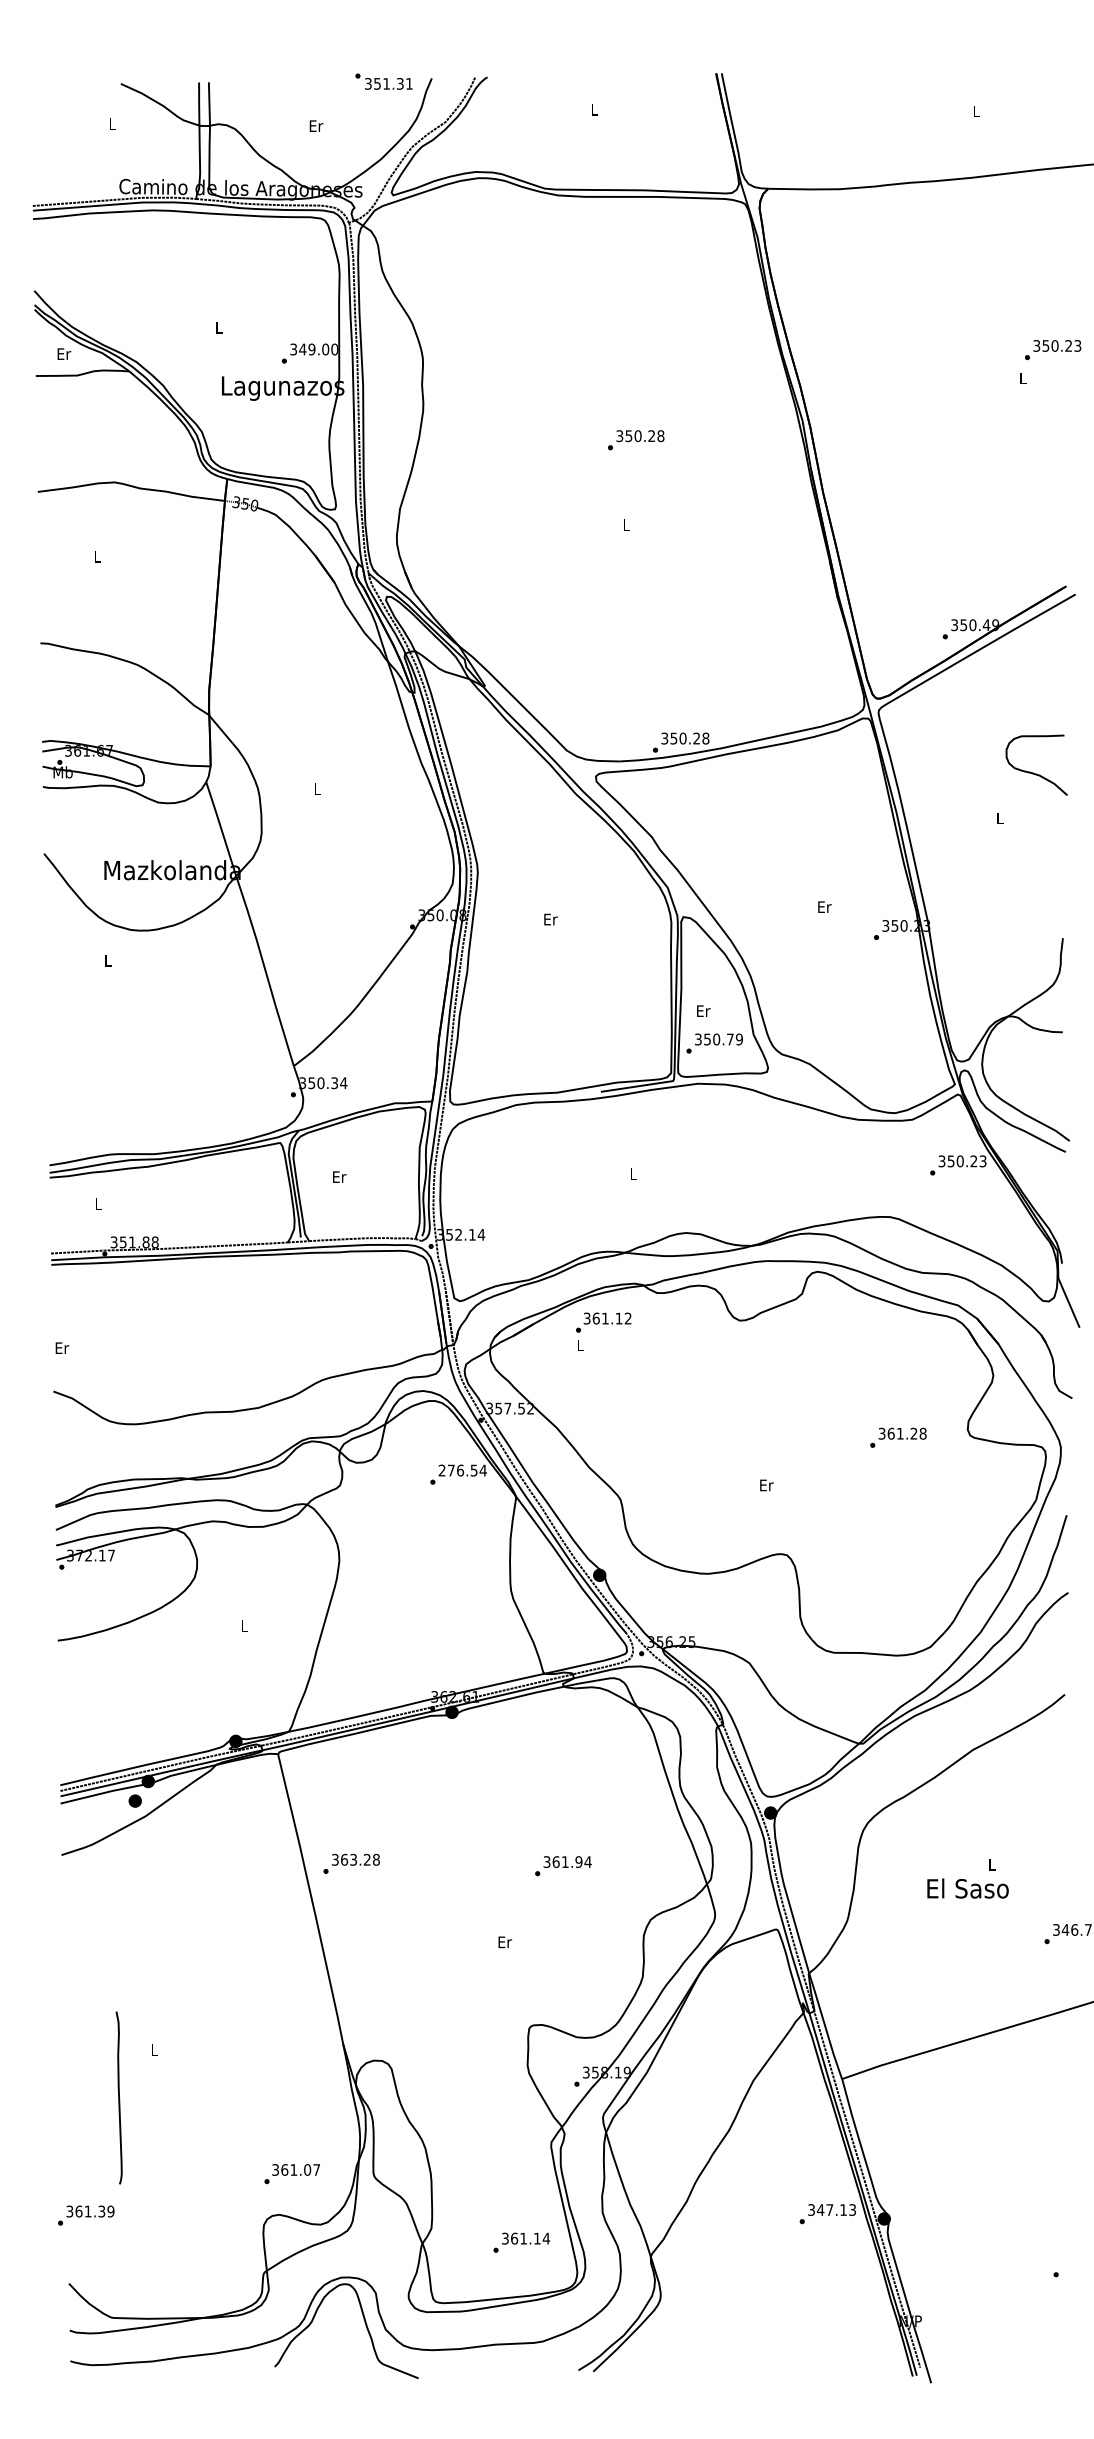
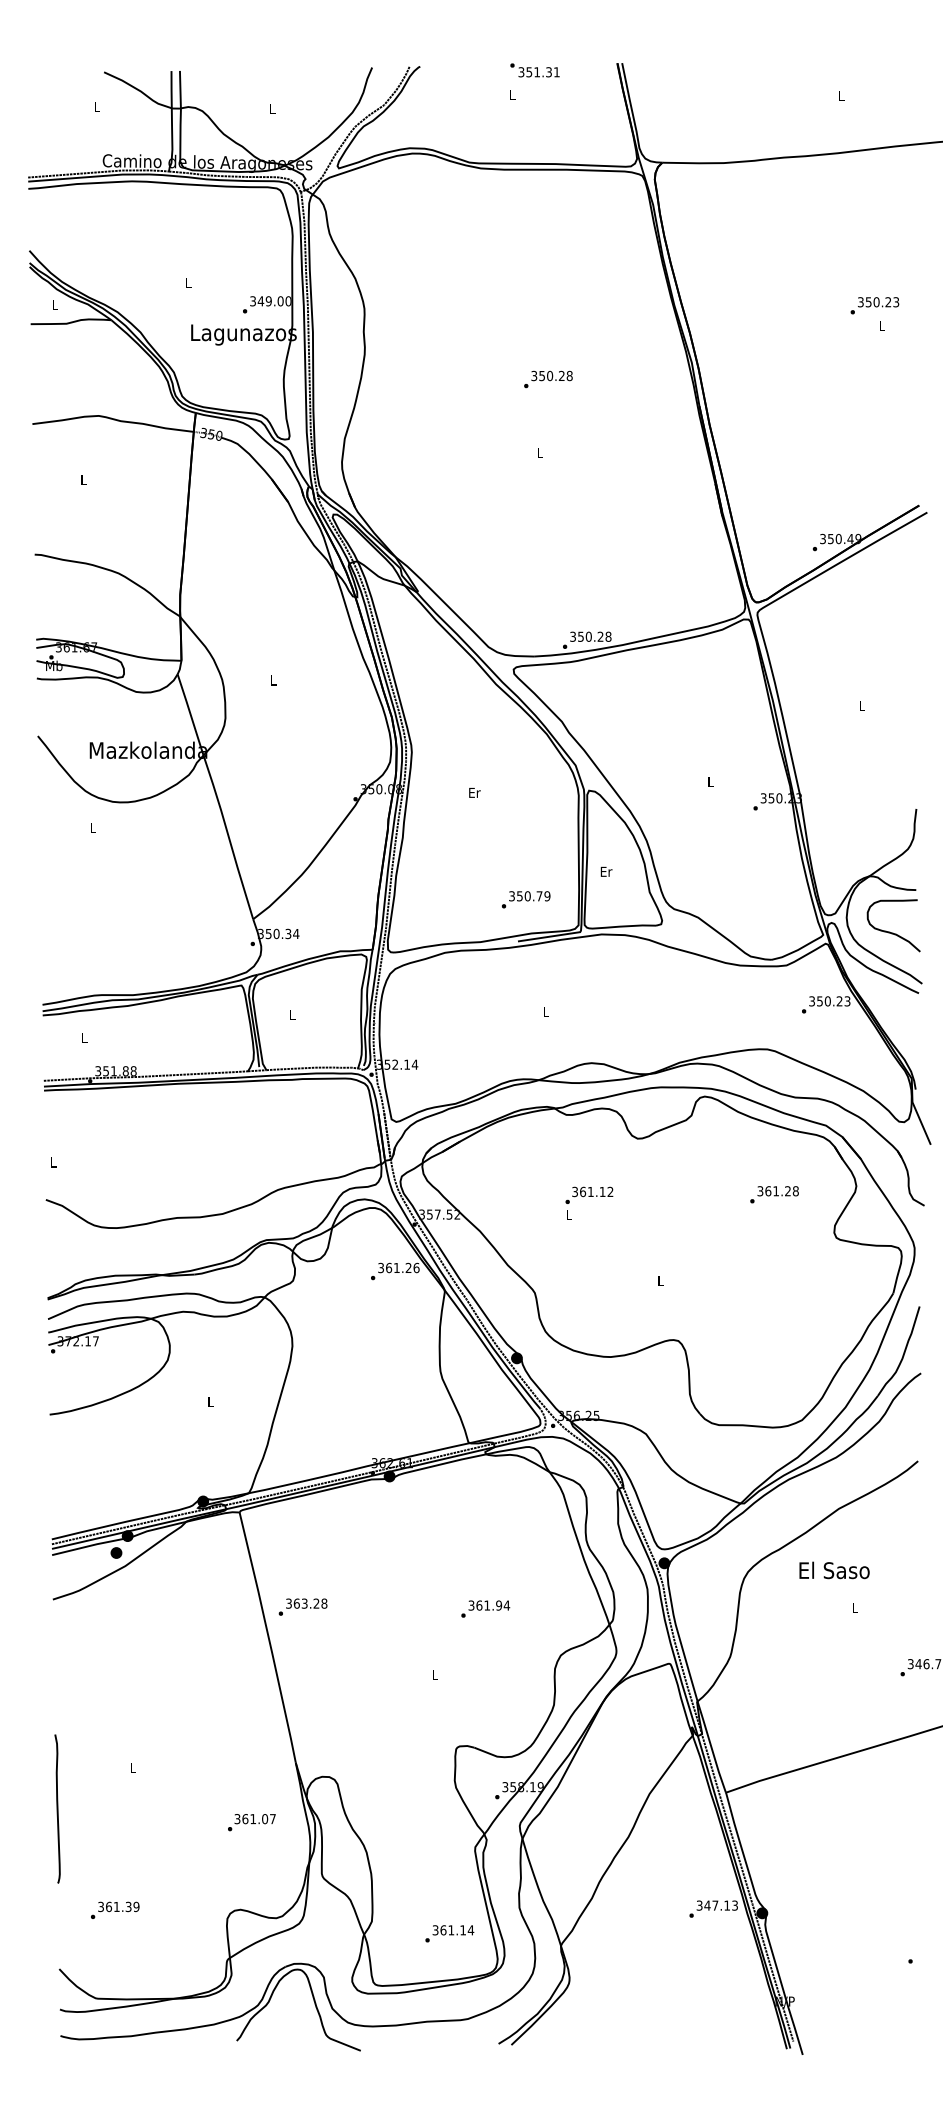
text: (383, 81) -> (534, 70), moved
text: (316, 125) -> (272, 108), Er -> L
text: (1052, 349) -> (874, 305), moved
text: (64, 354) -> (55, 305), Er -> L
curve: (1032, 771) -> (890, 931), moved
text: (824, 907) -> (710, 782), Er -> L
text: (715, 1043) -> (526, 899), moved
text: (339, 1176) -> (292, 1014), Er -> L
text: (603, 1330) -> (589, 1202), moved
text: (62, 1348) -> (53, 1162), Er -> L
text: (898, 1437) -> (774, 1194), moved
text: (462, 1469) -> (398, 1267), 276.54 -> 361.26
text: (766, 1485) -> (660, 1280), Er -> L
text: (967, 1888) -> (834, 1570), moved
text: (505, 1941) -> (435, 1674), Er -> L
curve: (119, 2097) -> (57, 1808), moved
text: (291, 2173) -> (251, 1822), moved
text: (86, 2214) -> (115, 1909), moved

